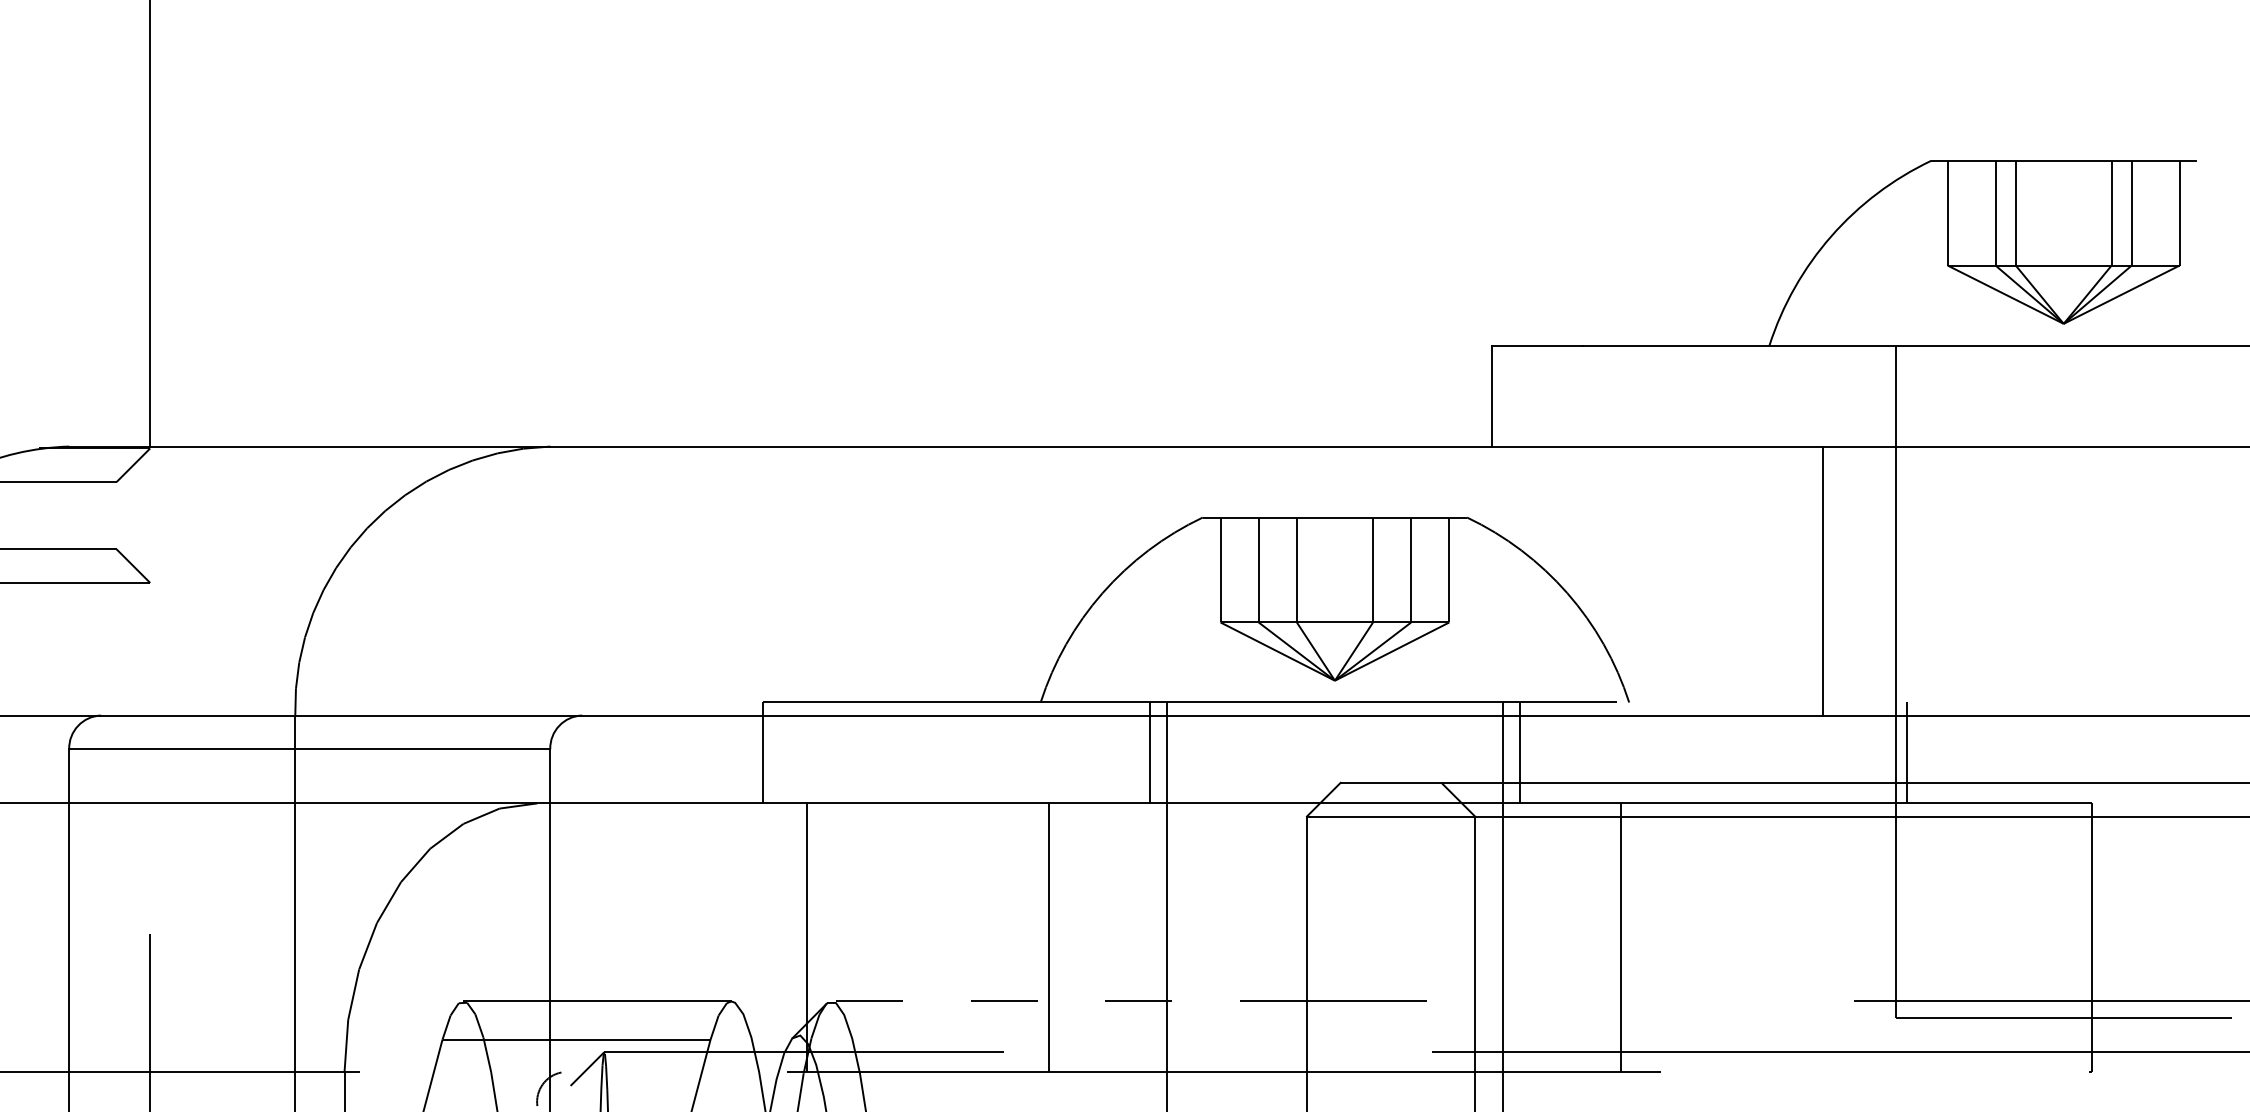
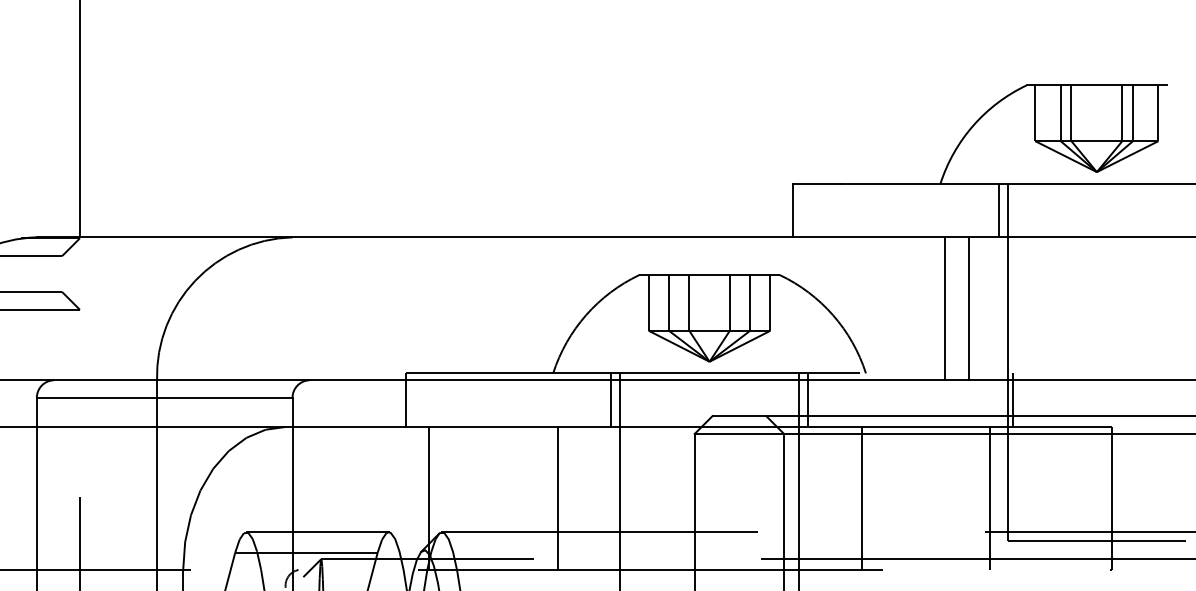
line: (1878, 396) -> (998, 210), added
line: (1776, 580) -> (944, 308), added
line: (1863, 936) -> (990, 497), added
line: (1067, 1001) -> (567, 532), dashed -> solid

